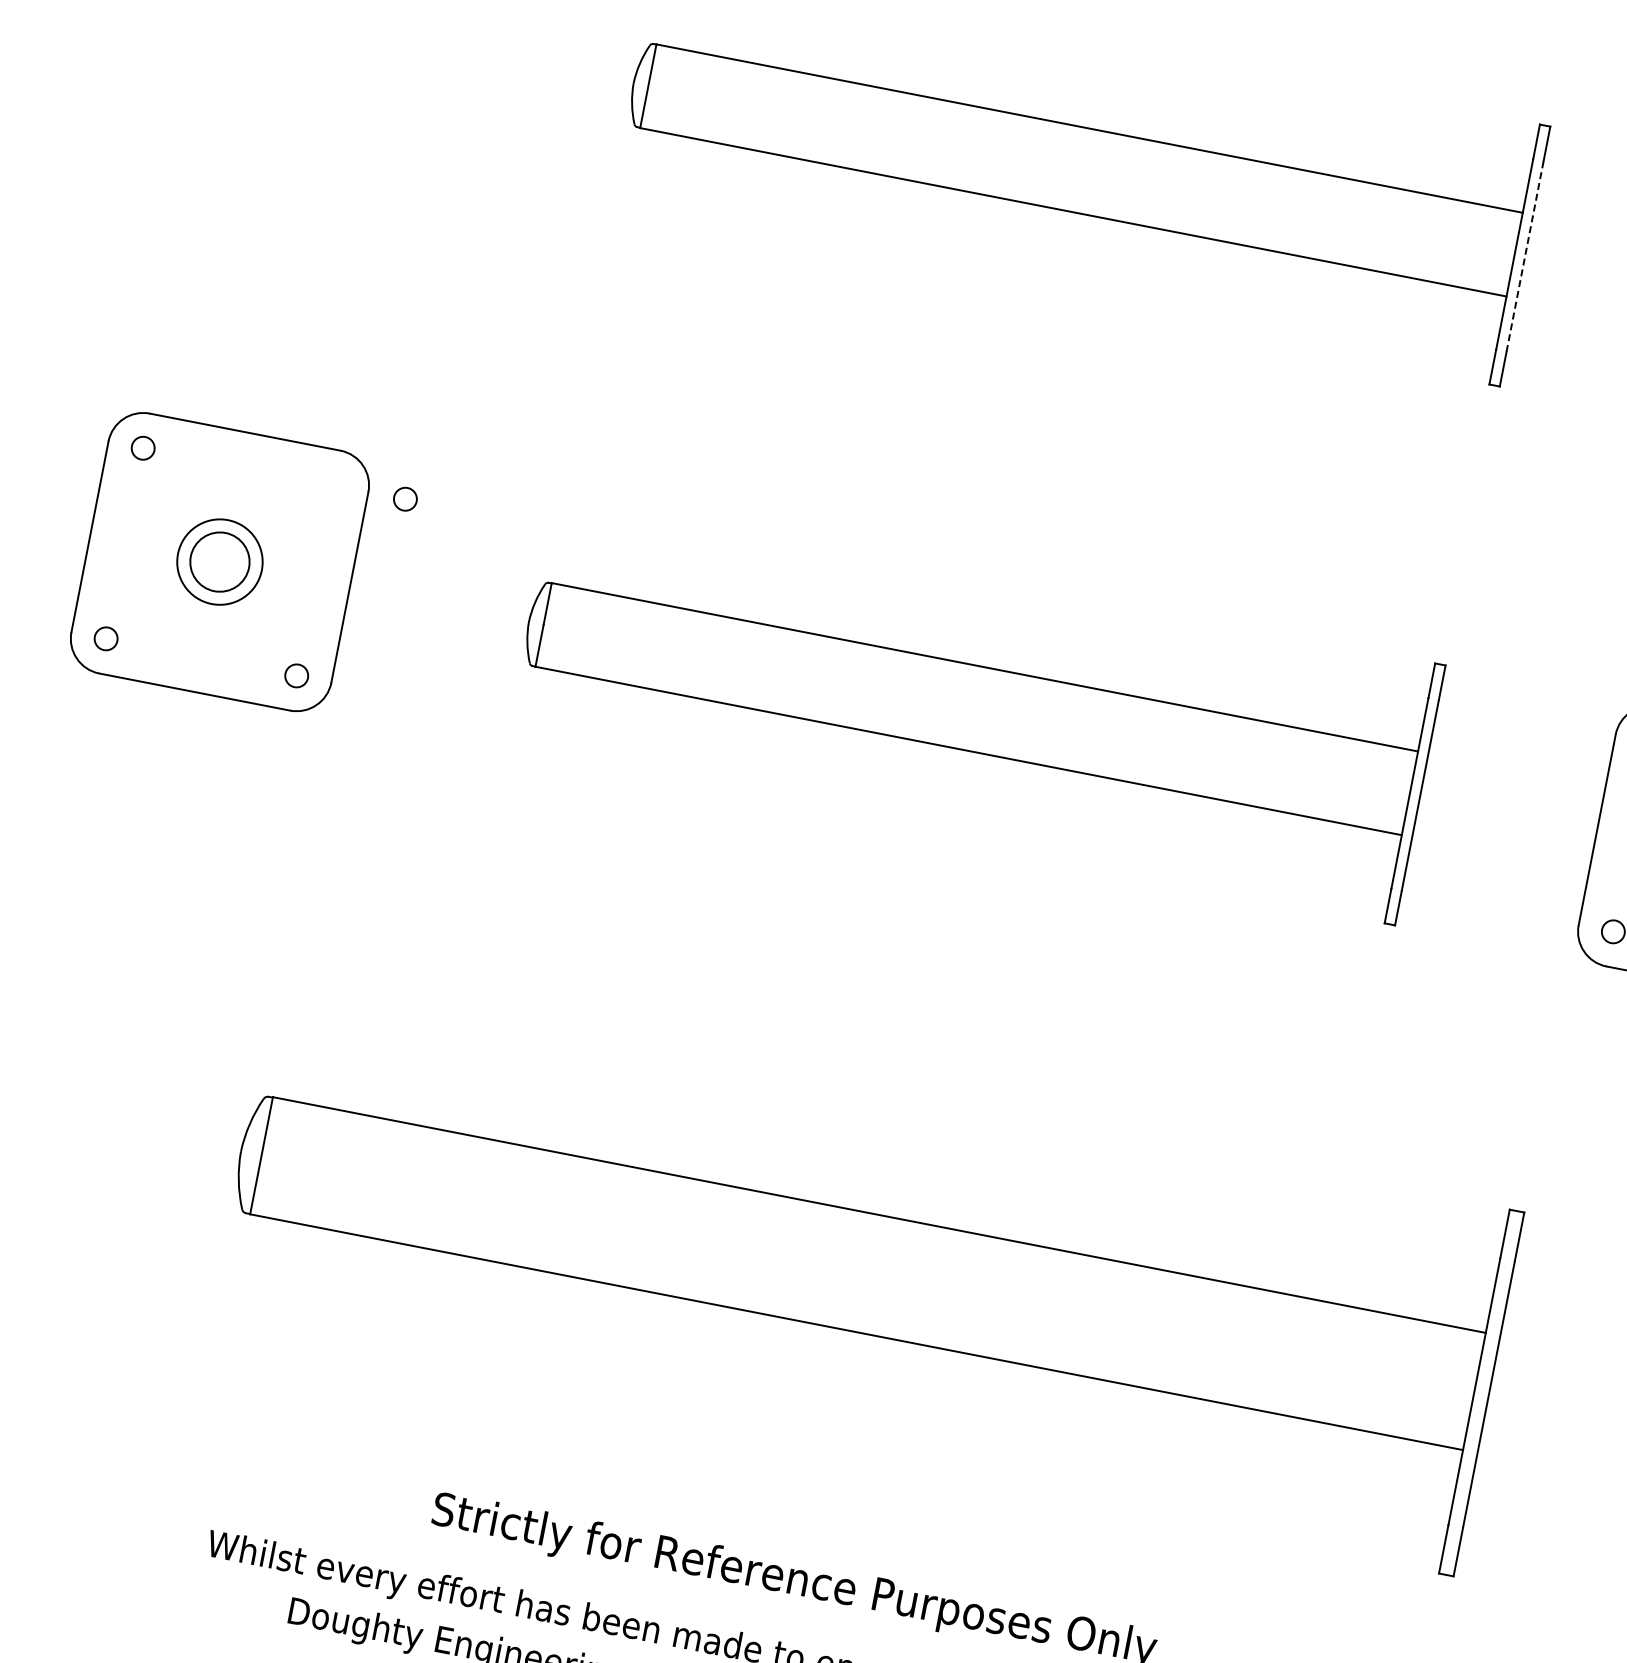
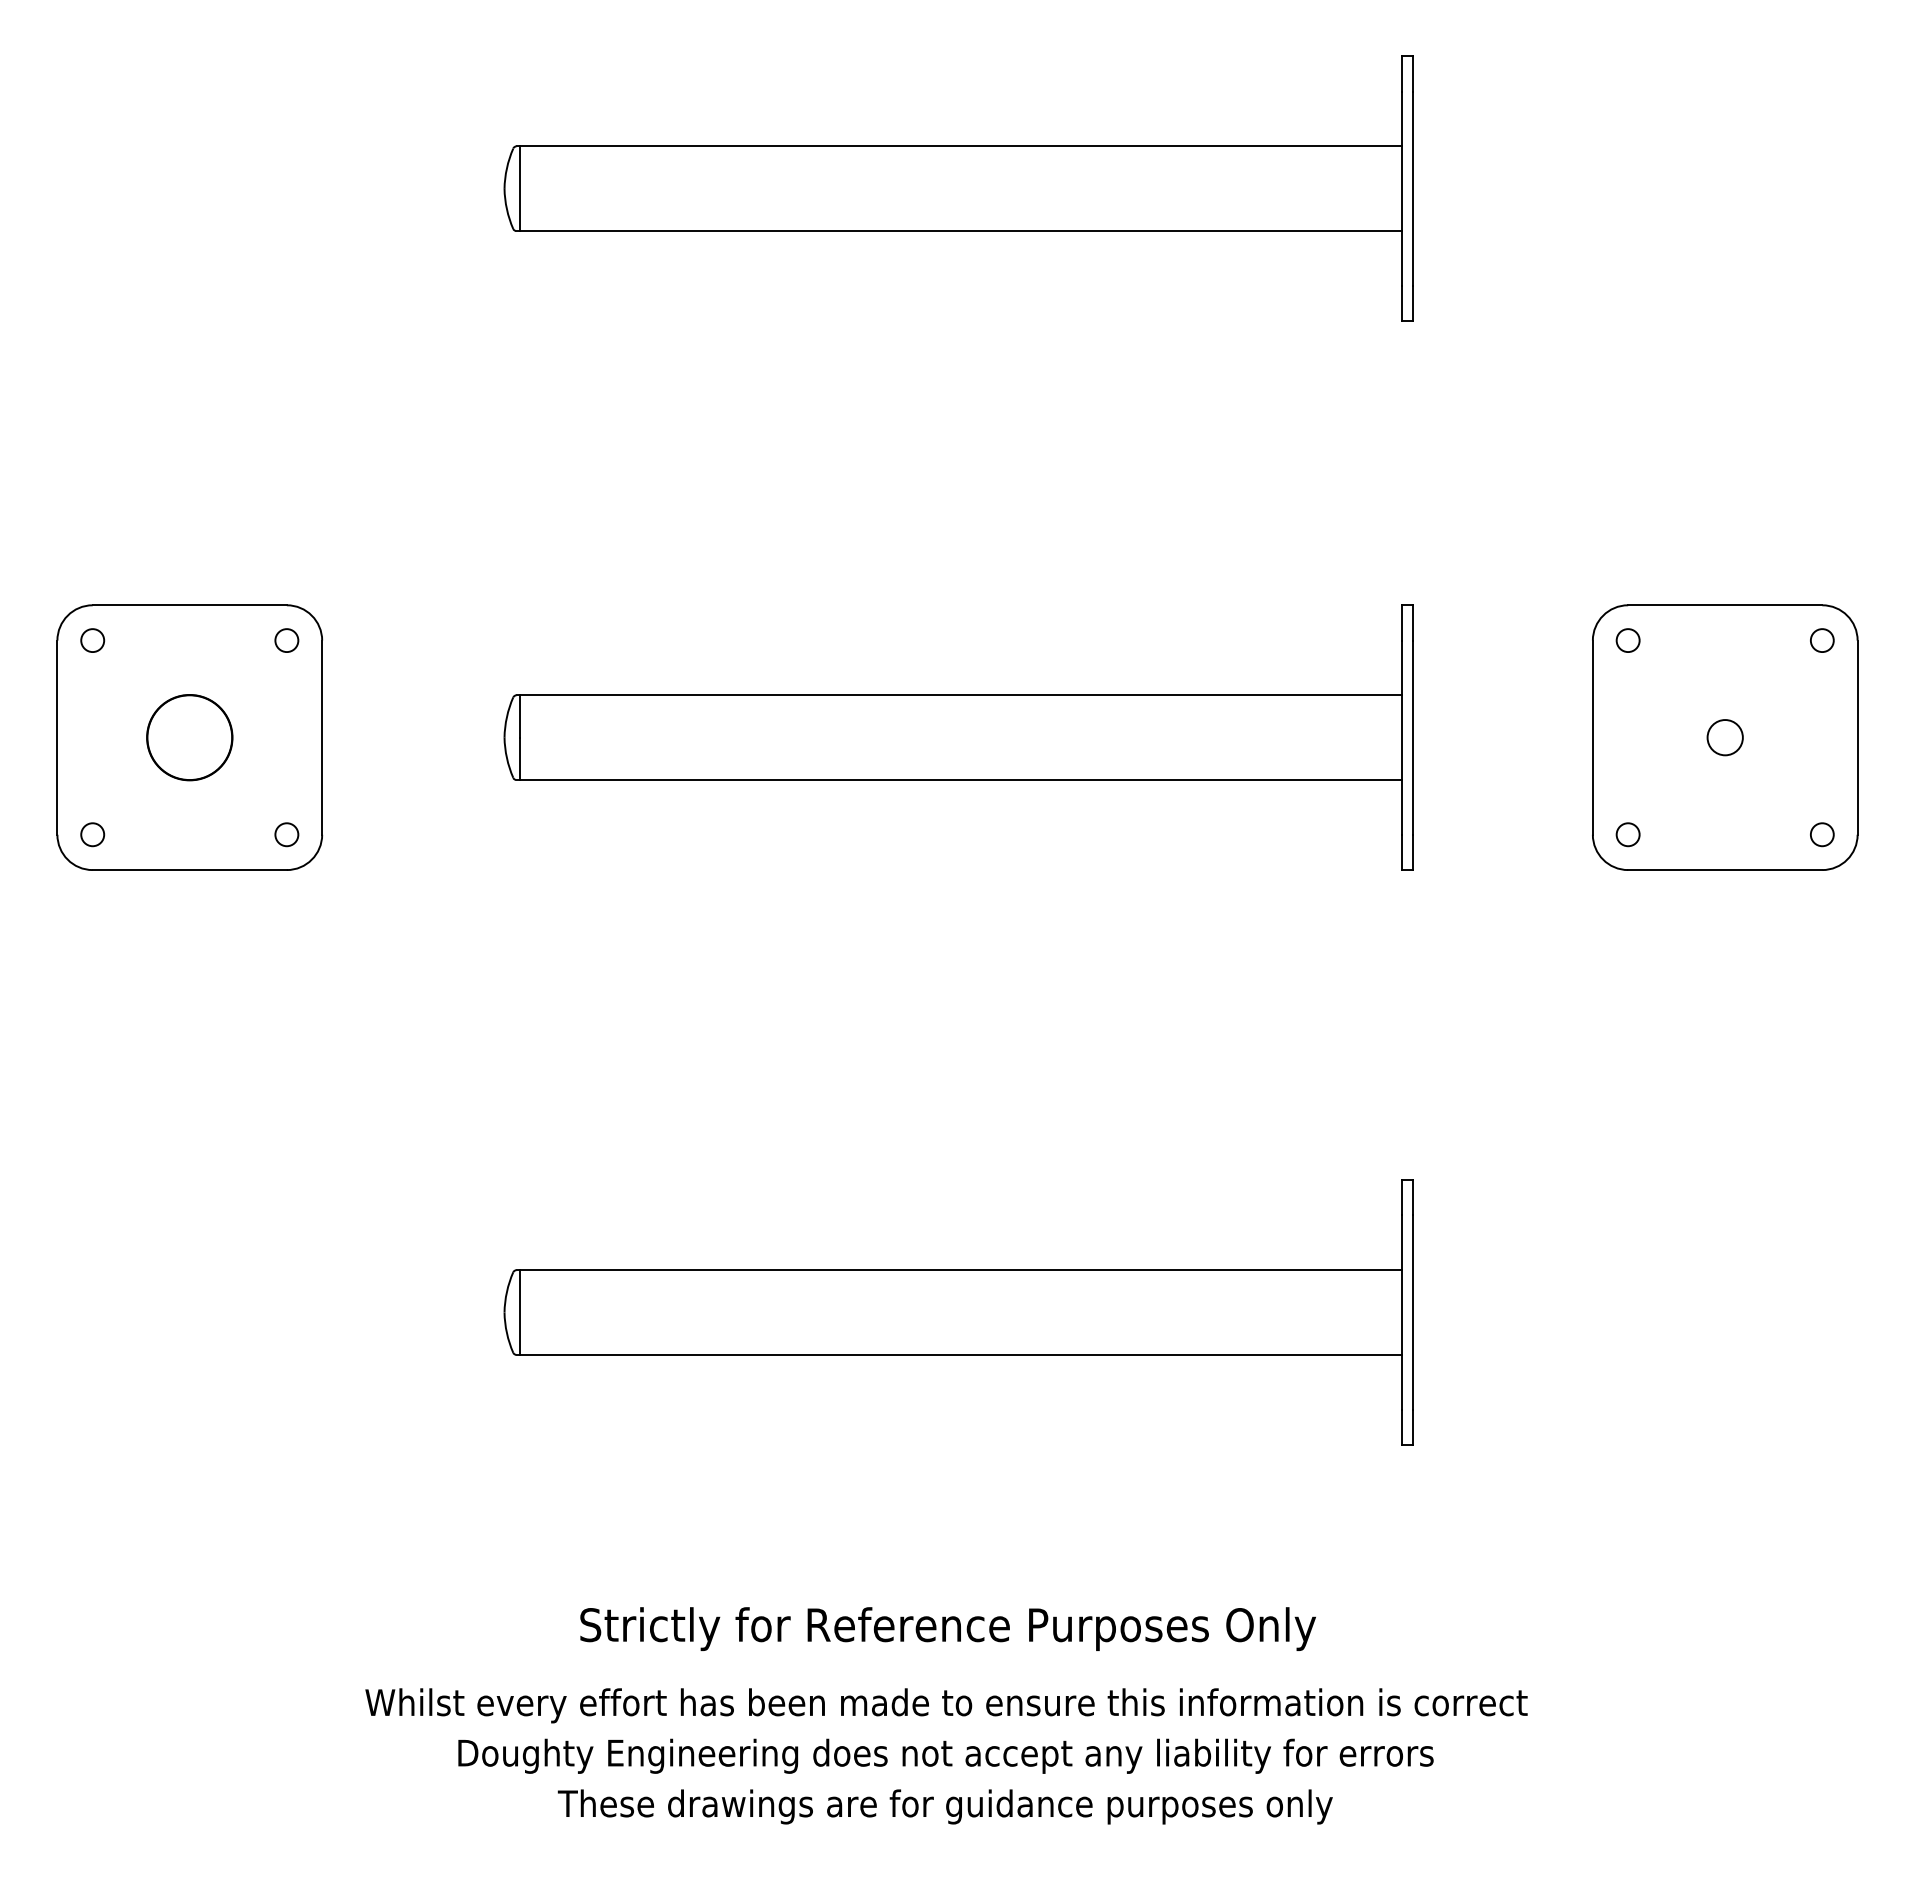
line: (1524, 256) -> (1412, 188), dashed -> solid
circle: (405, 499) -> (286, 640), moved
circle: (219, 561) -> (189, 737), size x1.43
part: (864, 1273) -> (958, 1312), size x0.71

